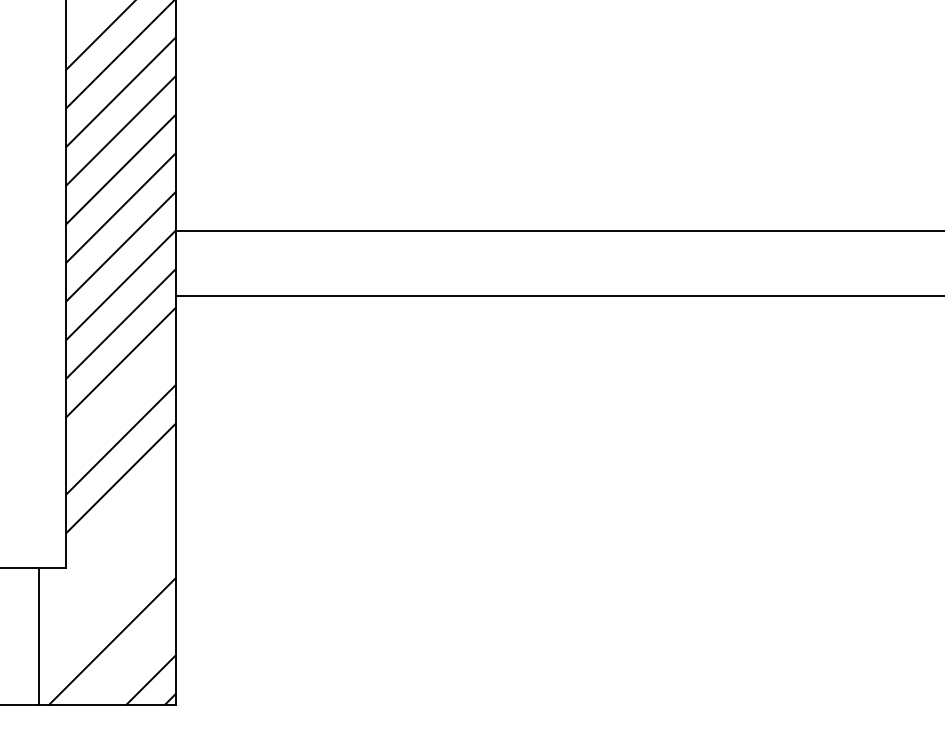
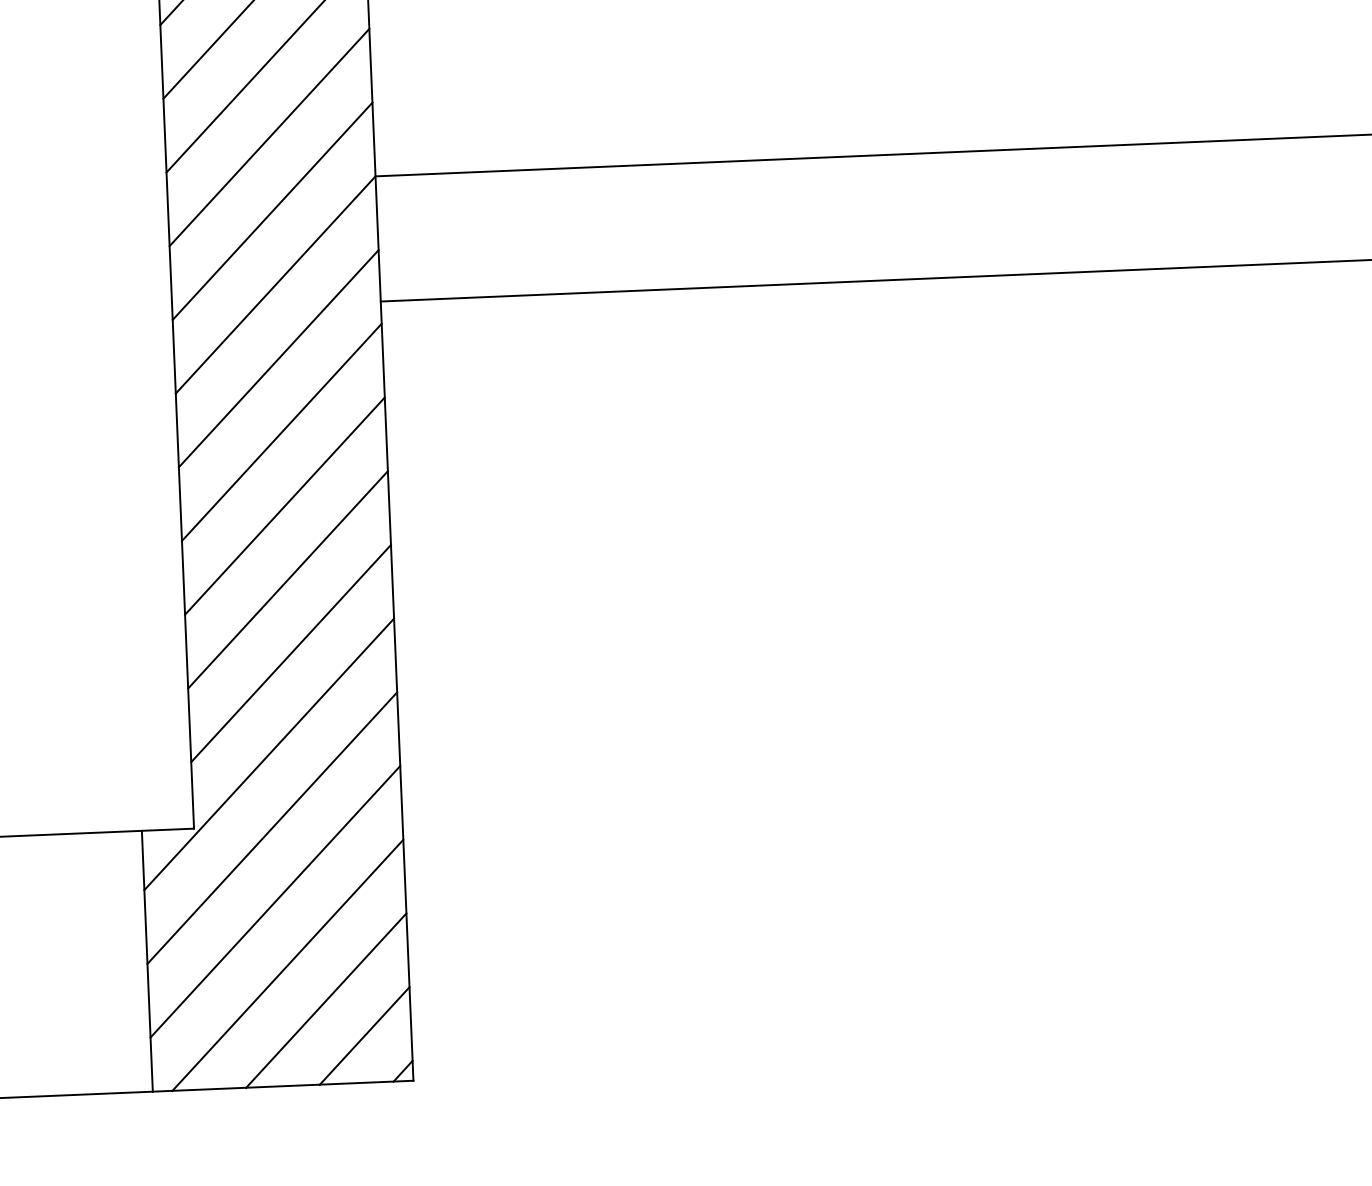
line: (120, 400) -> (283, 504), added
line: (107, 530) -> (269, 753), added
line: (107, 569) -> (272, 828), added
line: (107, 607) -> (275, 900), added
line: (131, 660) -> (325, 1000), added

